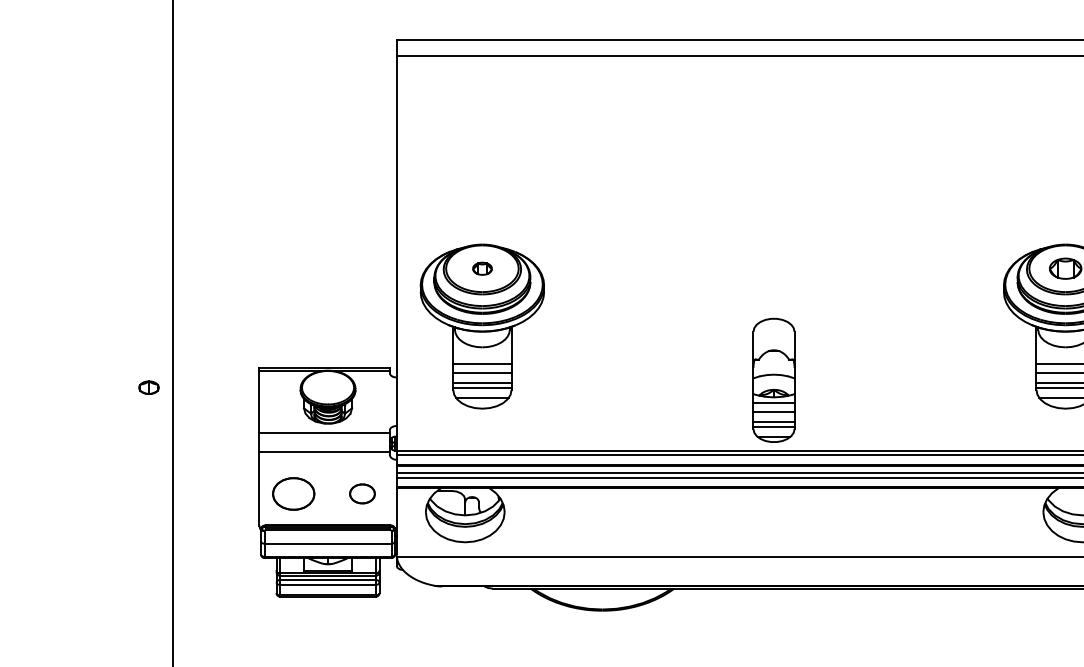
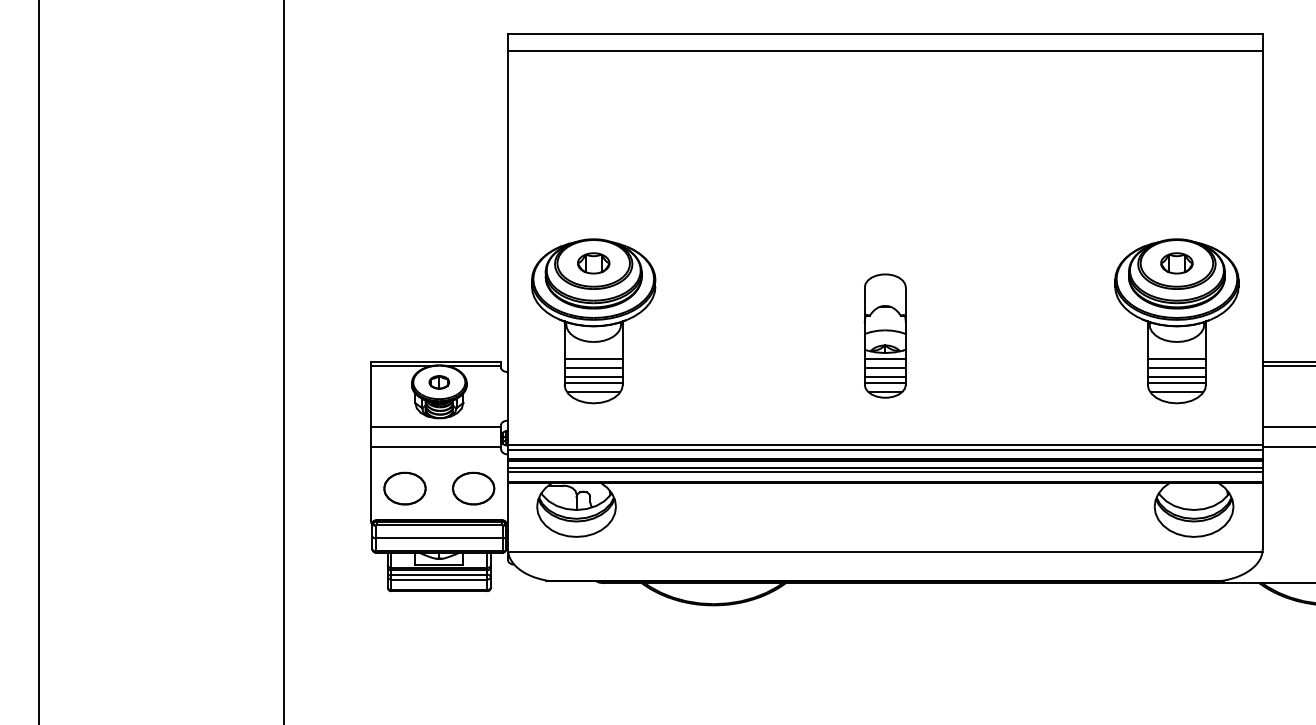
part: (482, 268) -> (593, 263), size x1.67
part: (773, 379) -> (884, 335), moved
part: (149, 387) -> (439, 382), moved
part: (362, 493) -> (473, 488), size x1.67

